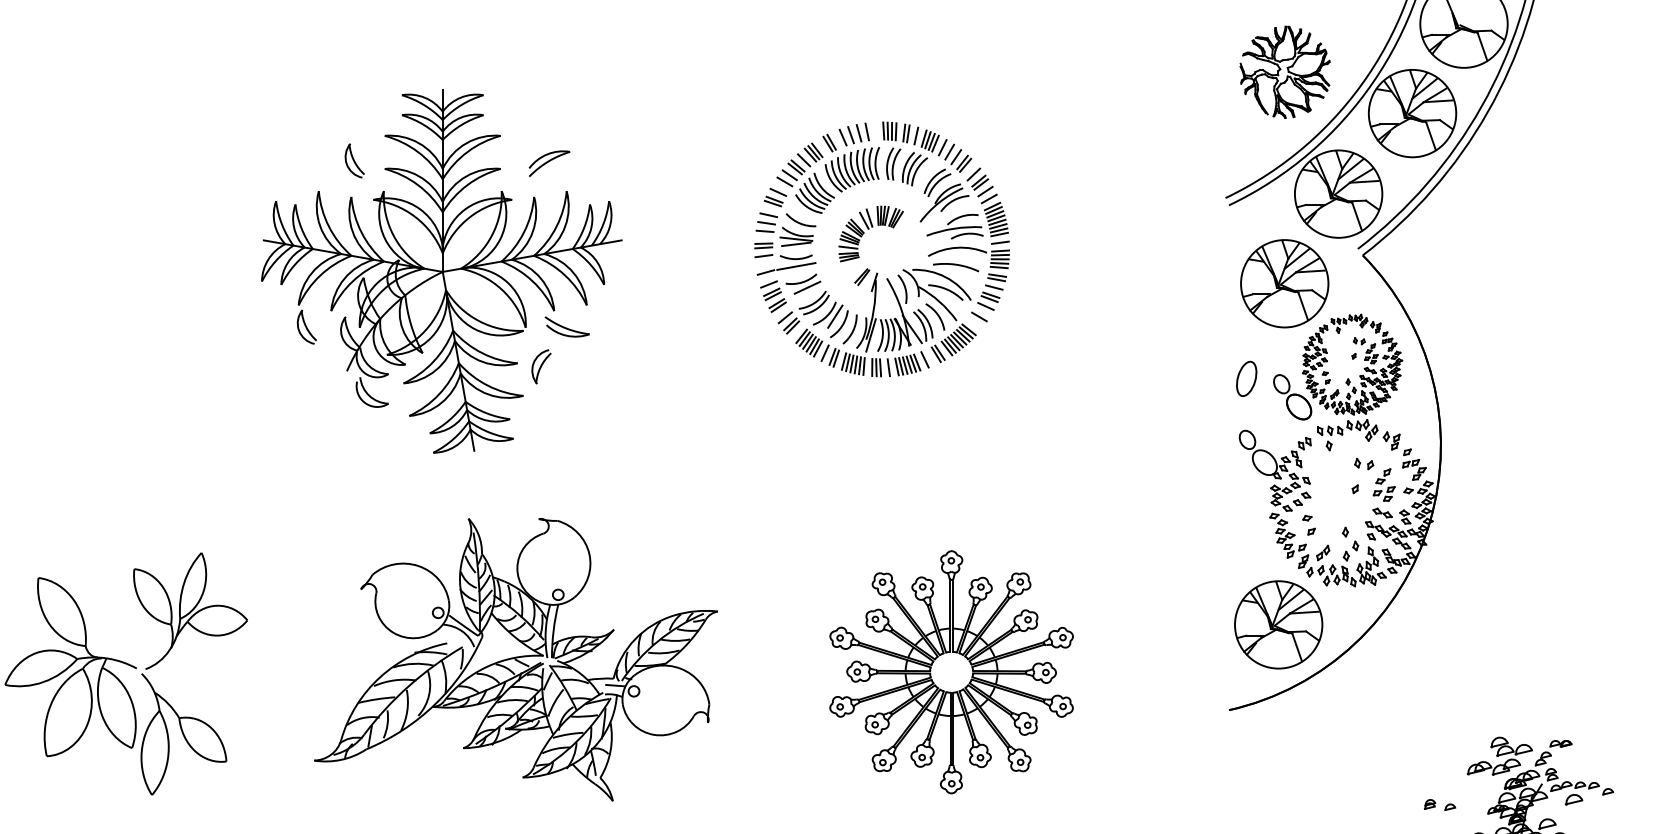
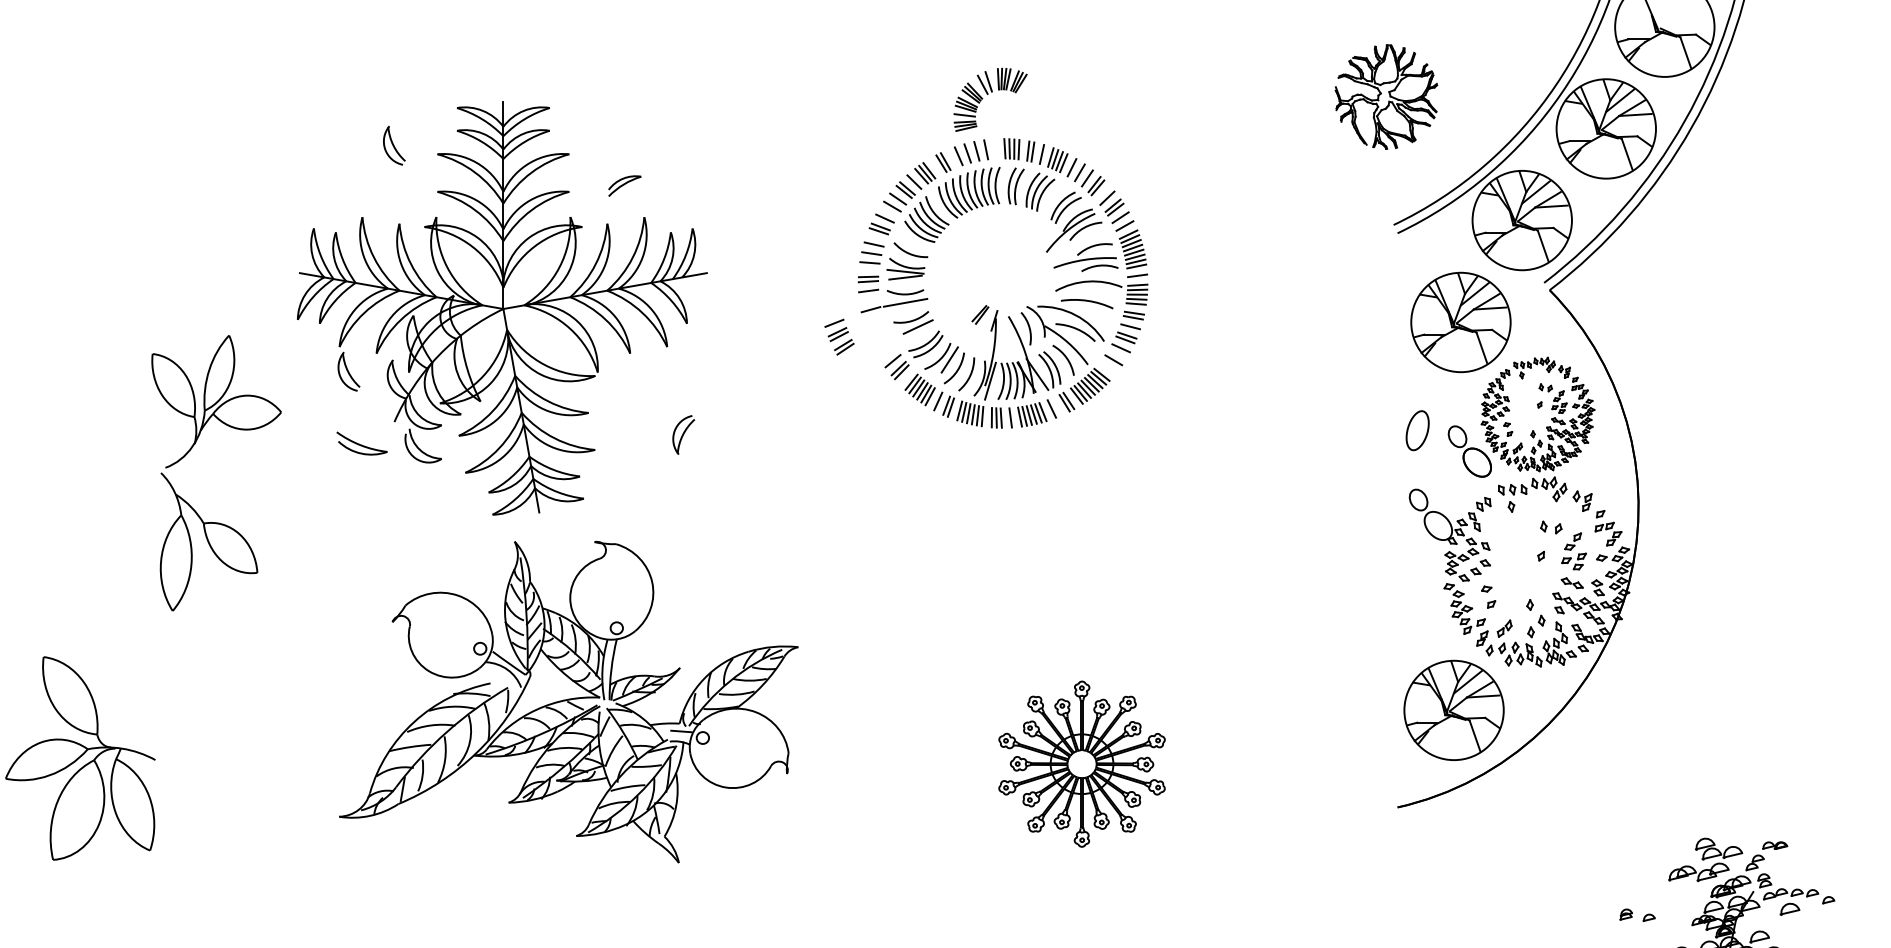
part: (1285, 71) -> (1386, 96), moved
part: (354, 160) -> (394, 145), moved
part: (549, 164) -> (624, 186), size x0.7
part: (871, 233) -> (990, 99), moved
part: (773, 296) -> (839, 336), moved
part: (566, 326) -> (361, 443), moved
part: (541, 366) -> (683, 434), moved
part: (166, 655) -> (189, 452), moved
part: (515, 659) -> (568, 701), moved
part: (951, 671) -> (1081, 763), size x0.6

